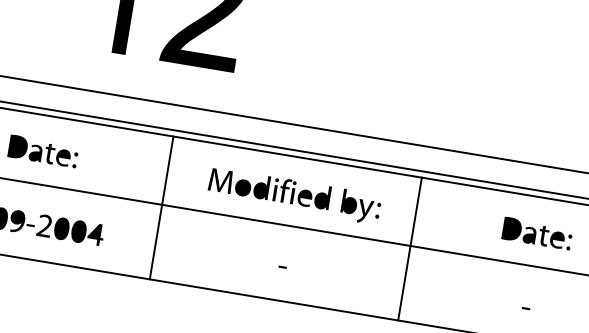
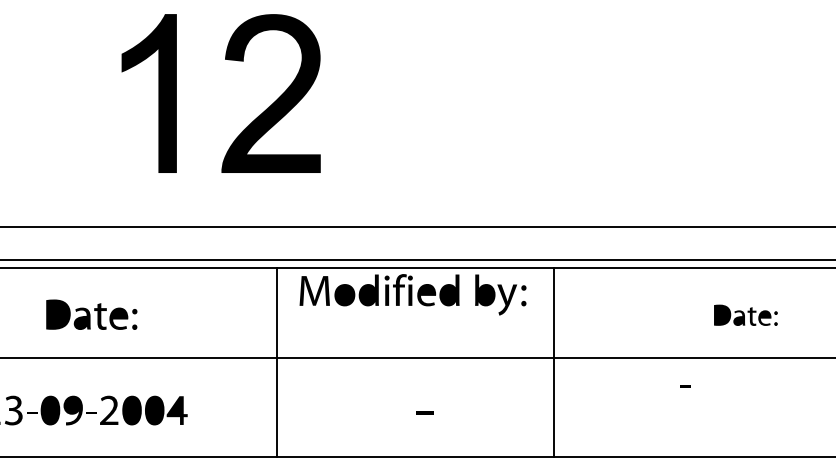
part: (294, 195) -> (412, 294), moved
line: (162, 207) -> (277, 361), moved
part: (537, 233) -> (745, 315), size x0.7
line: (410, 248) -> (554, 361), moved
part: (282, 266) -> (424, 412), size x1.6
part: (526, 308) -> (685, 386), moved

